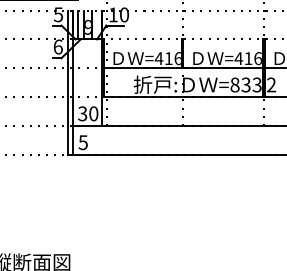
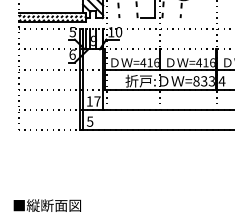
text: (270, 85) -> (221, 81), 2 -> 4
text: (88, 113) -> (93, 101), 30 -> 17

